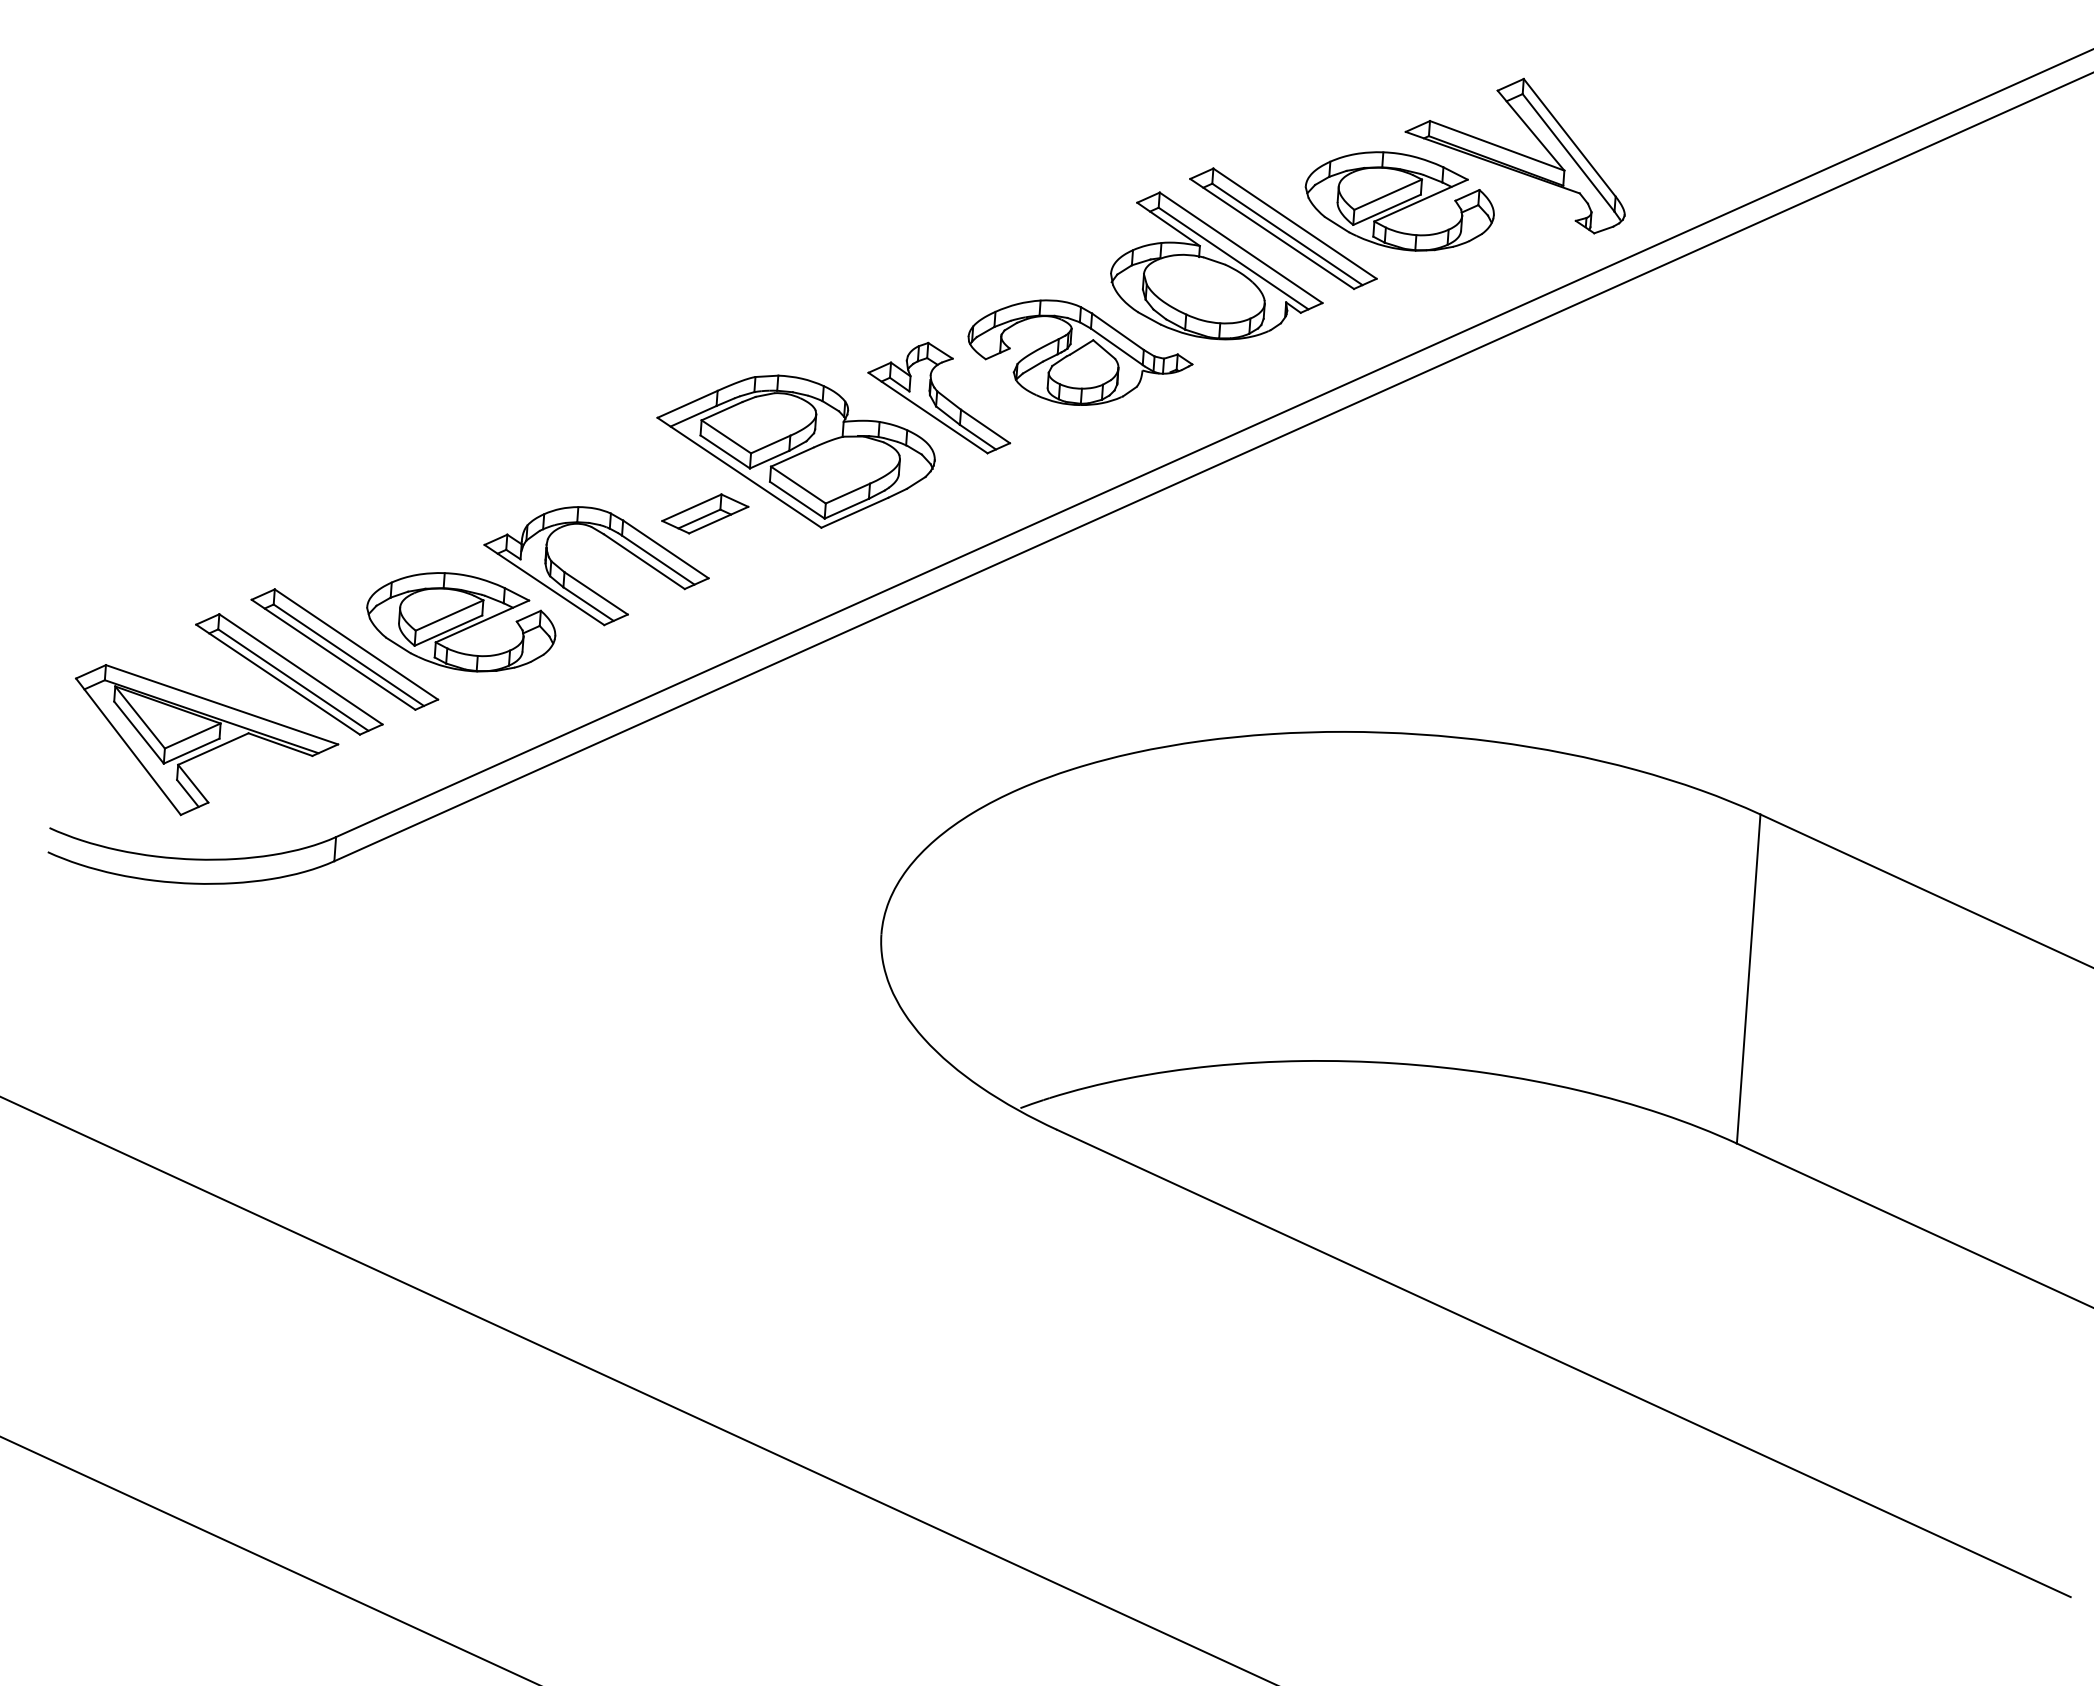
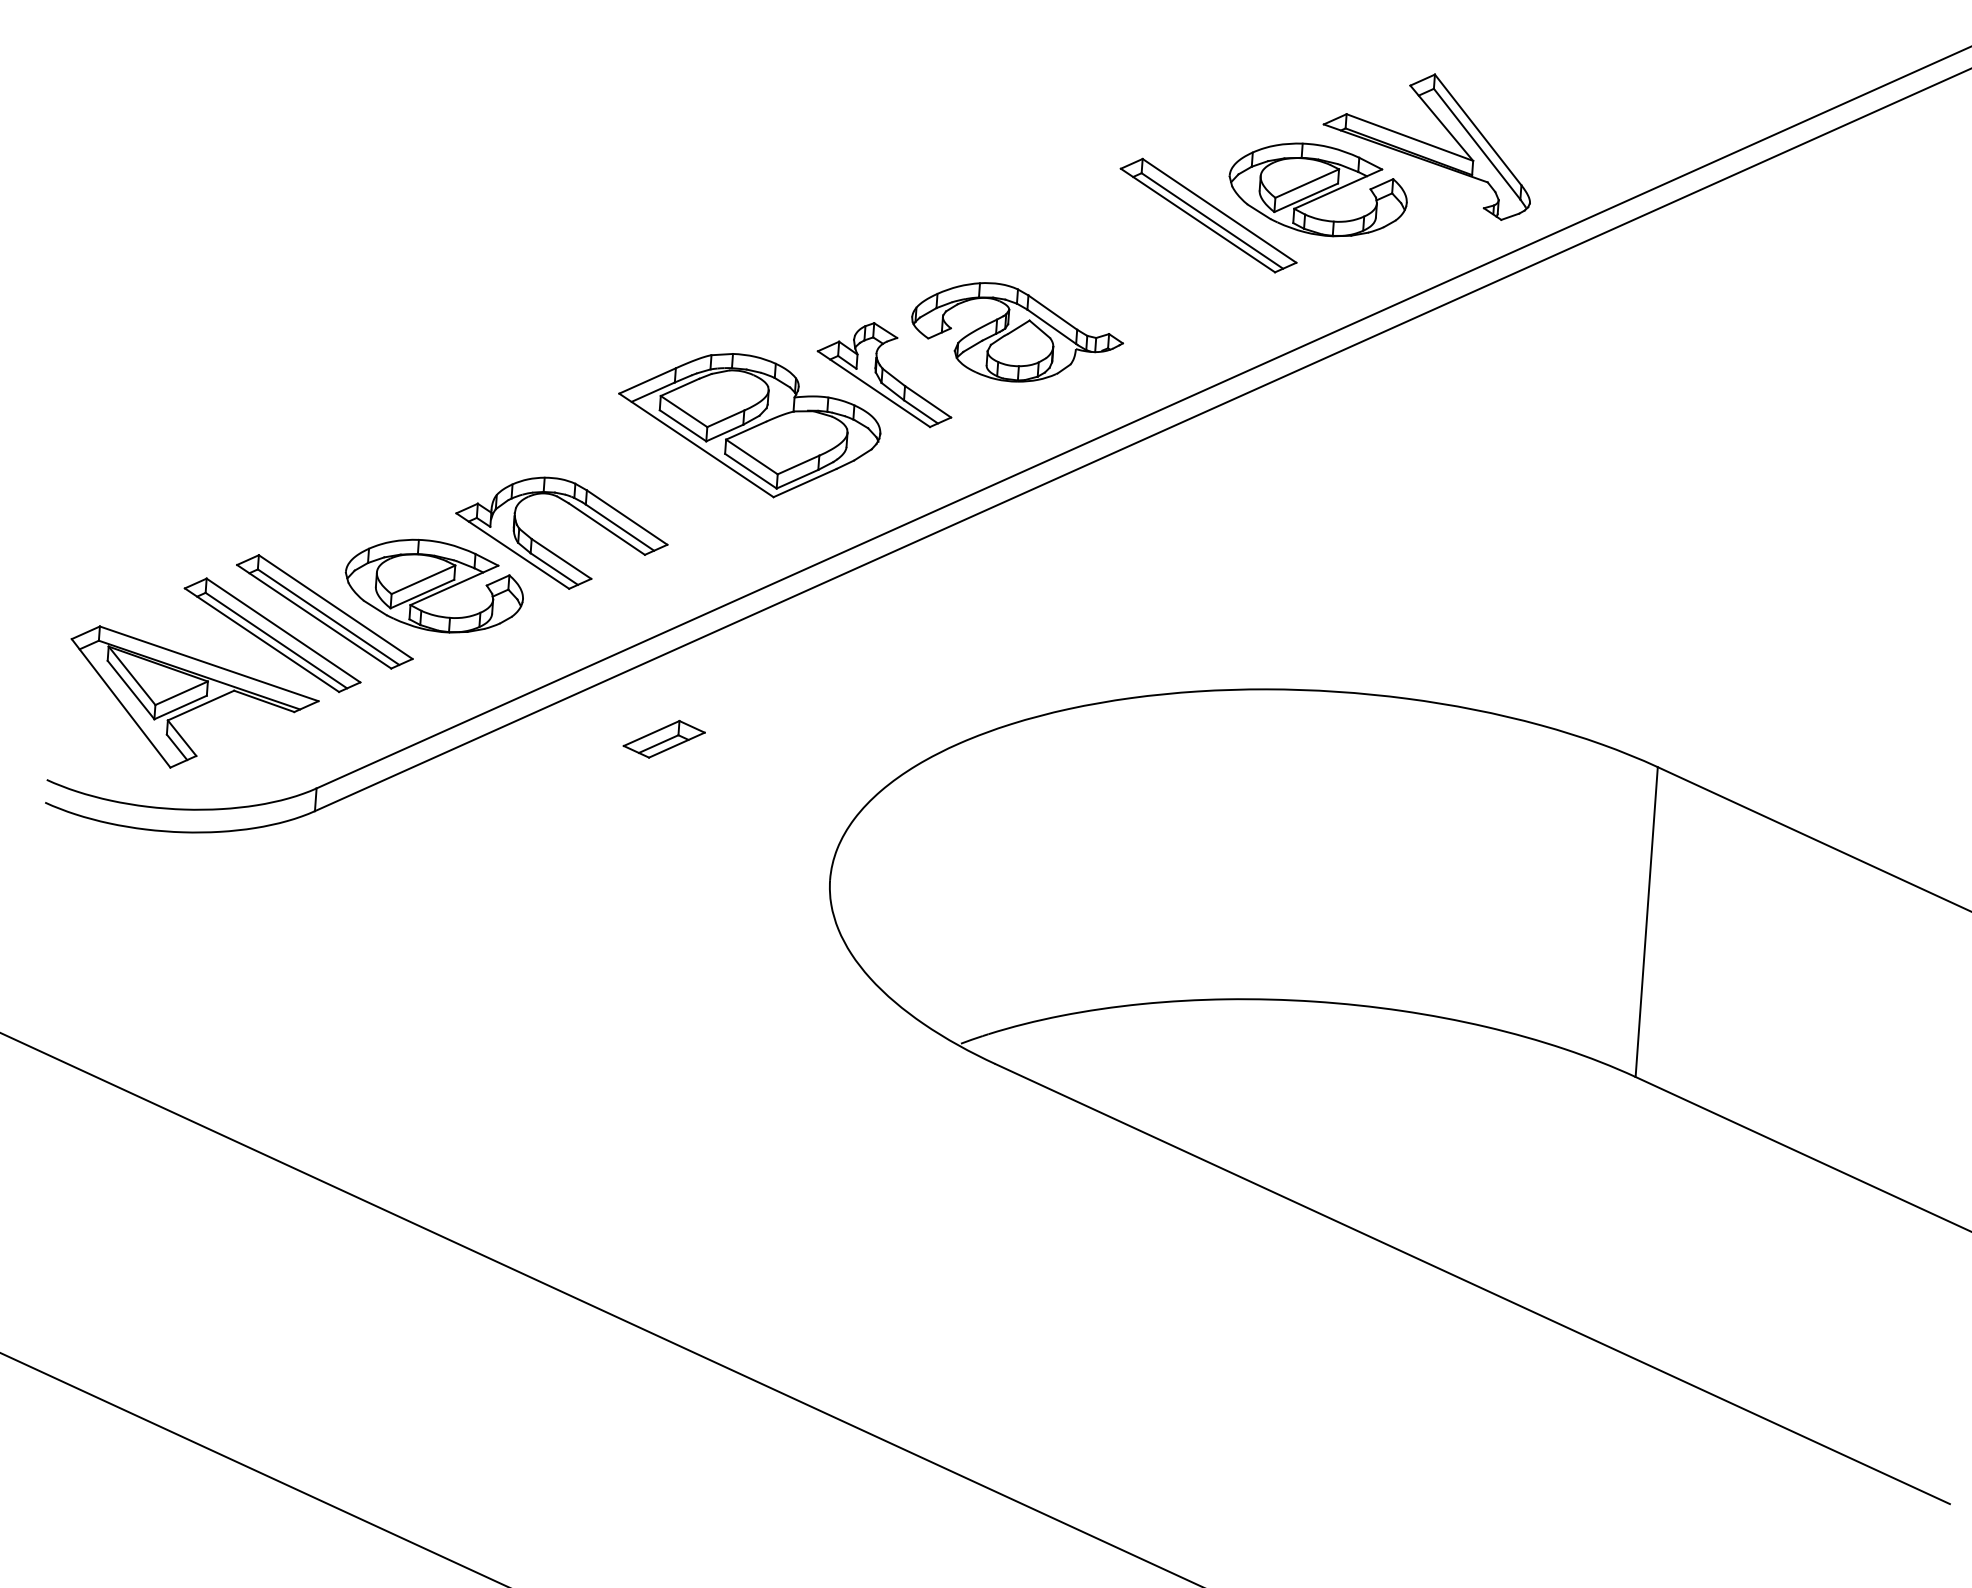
part: (1216, 265) -> (1145, 250), removed
part: (705, 513) -> (664, 738), moved

